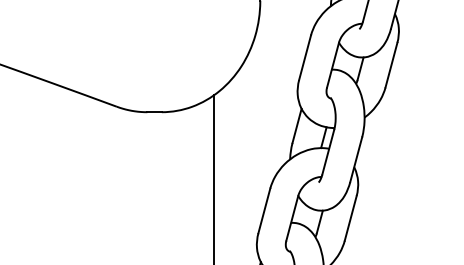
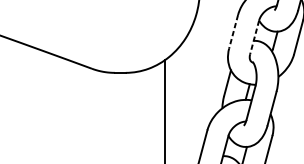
line: (304, 58) -> (233, 32), solid -> dashed
line: (332, 65) -> (254, 37), solid -> dashed

